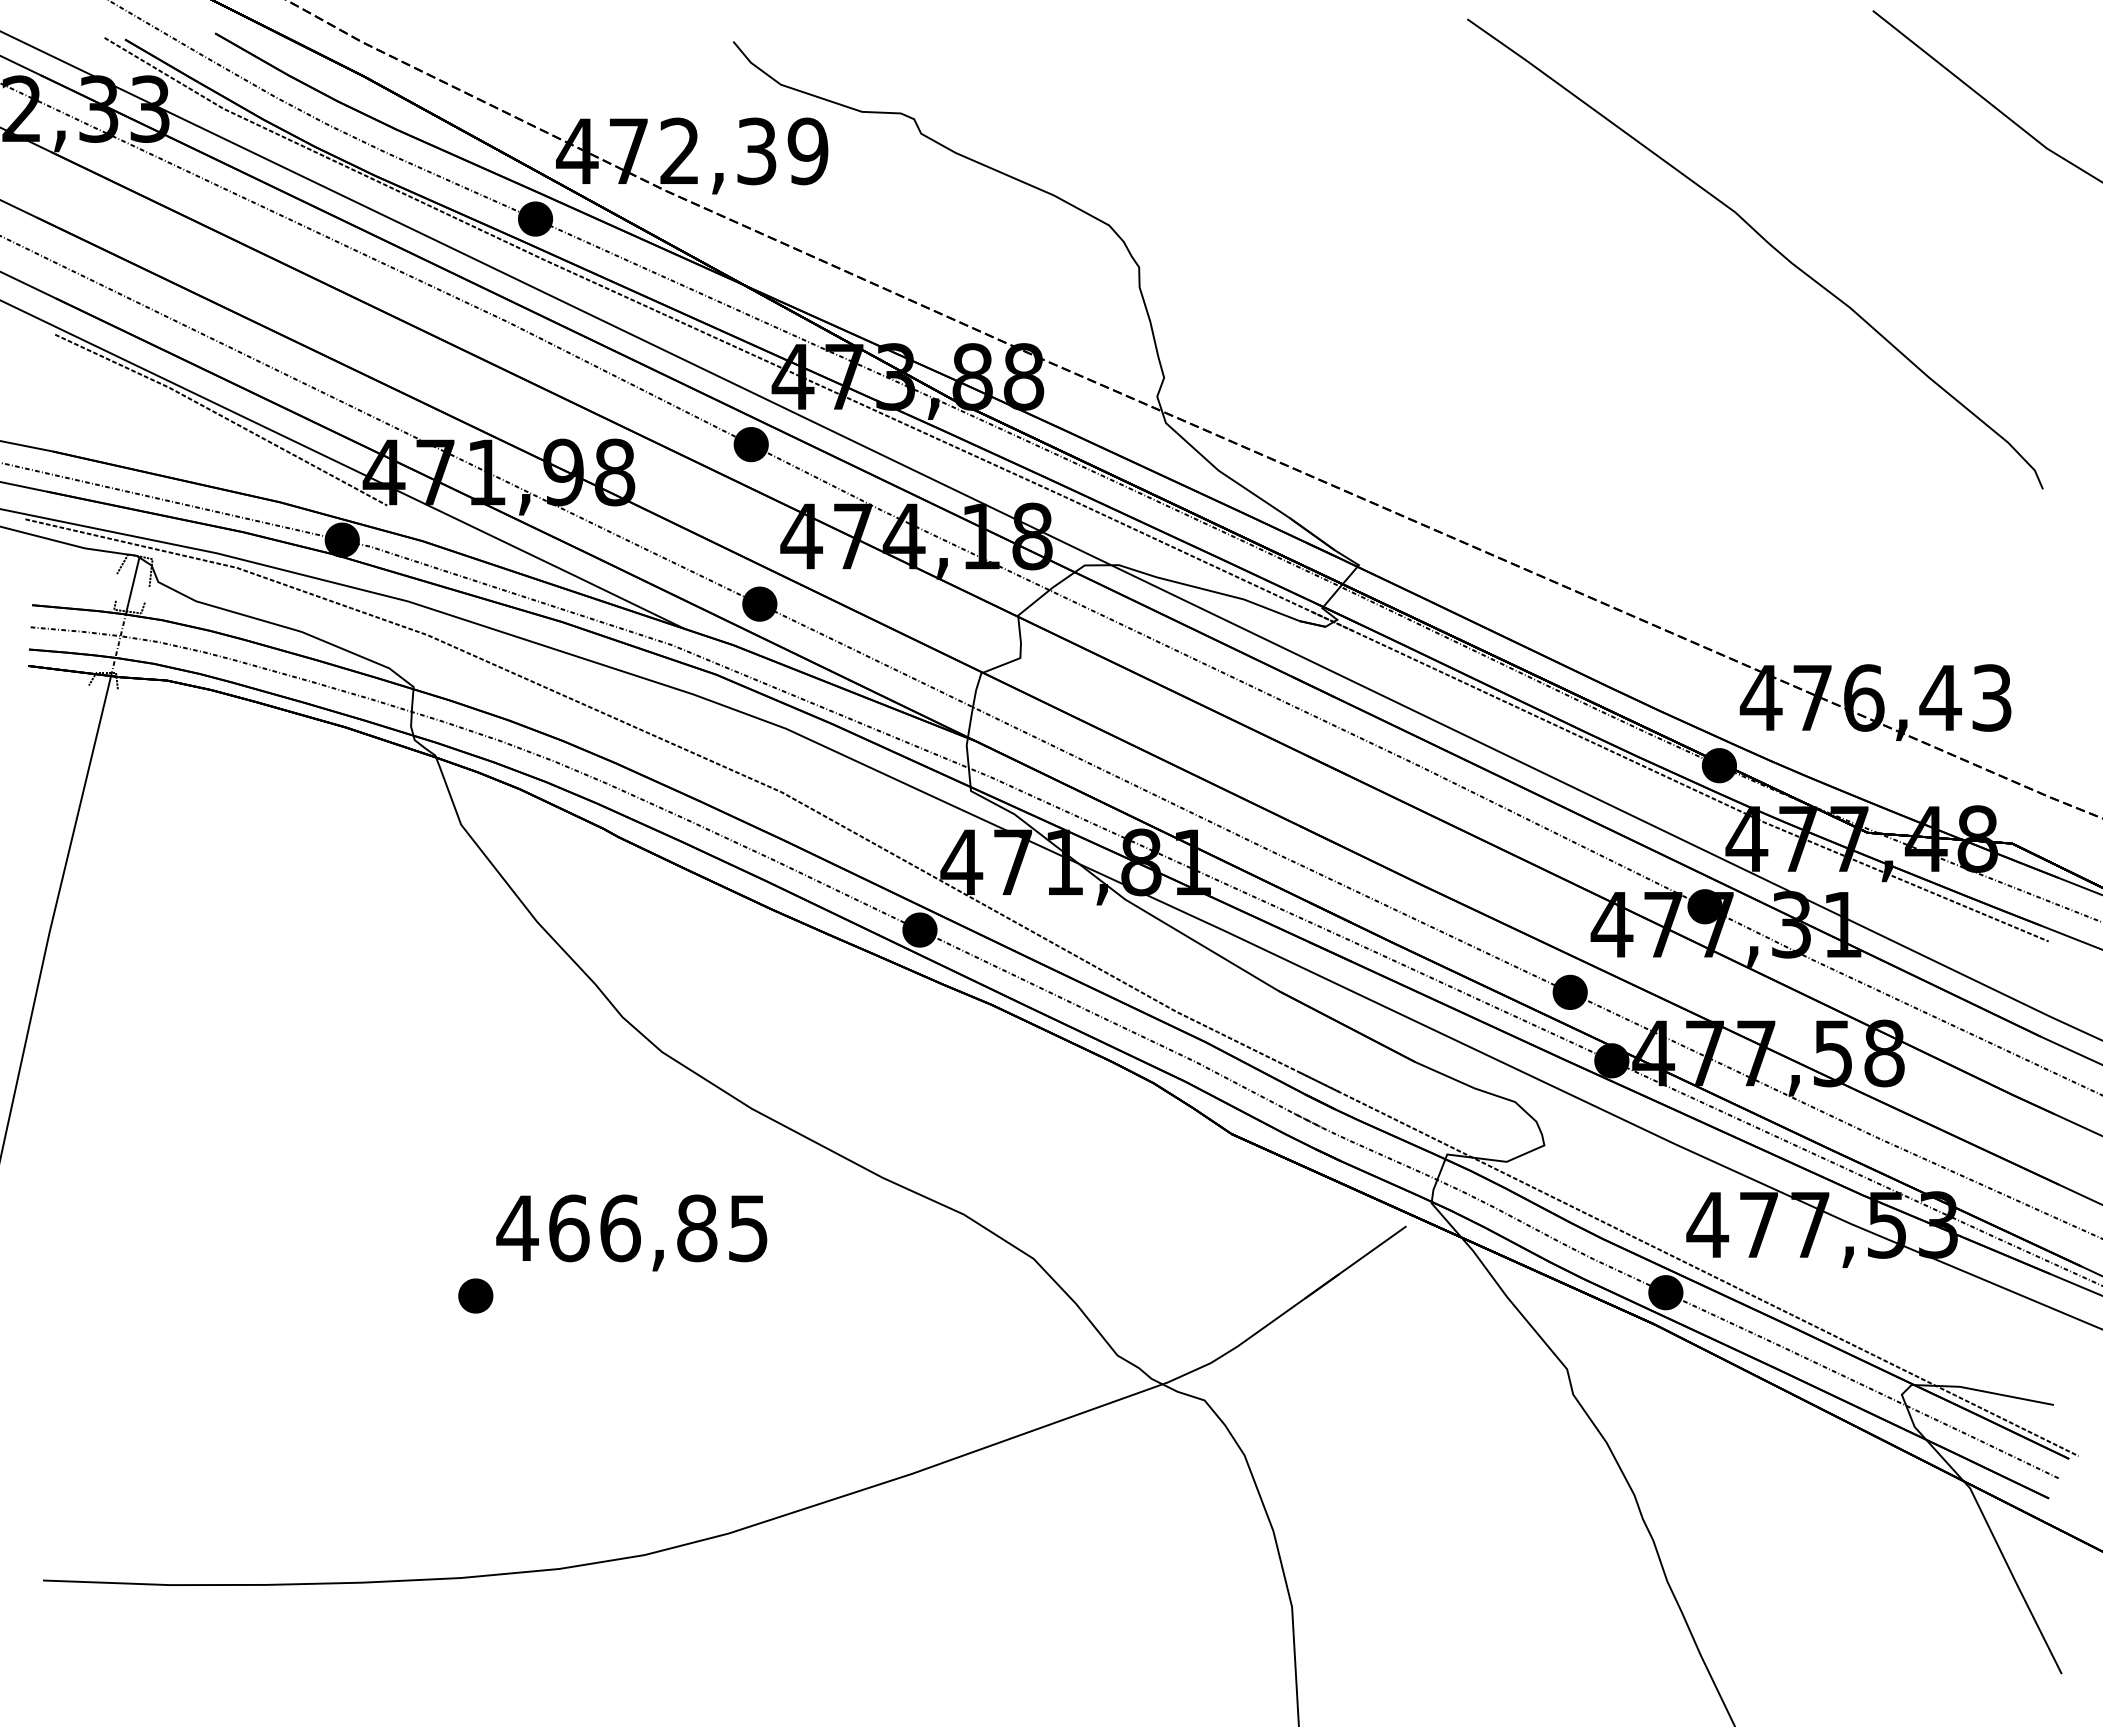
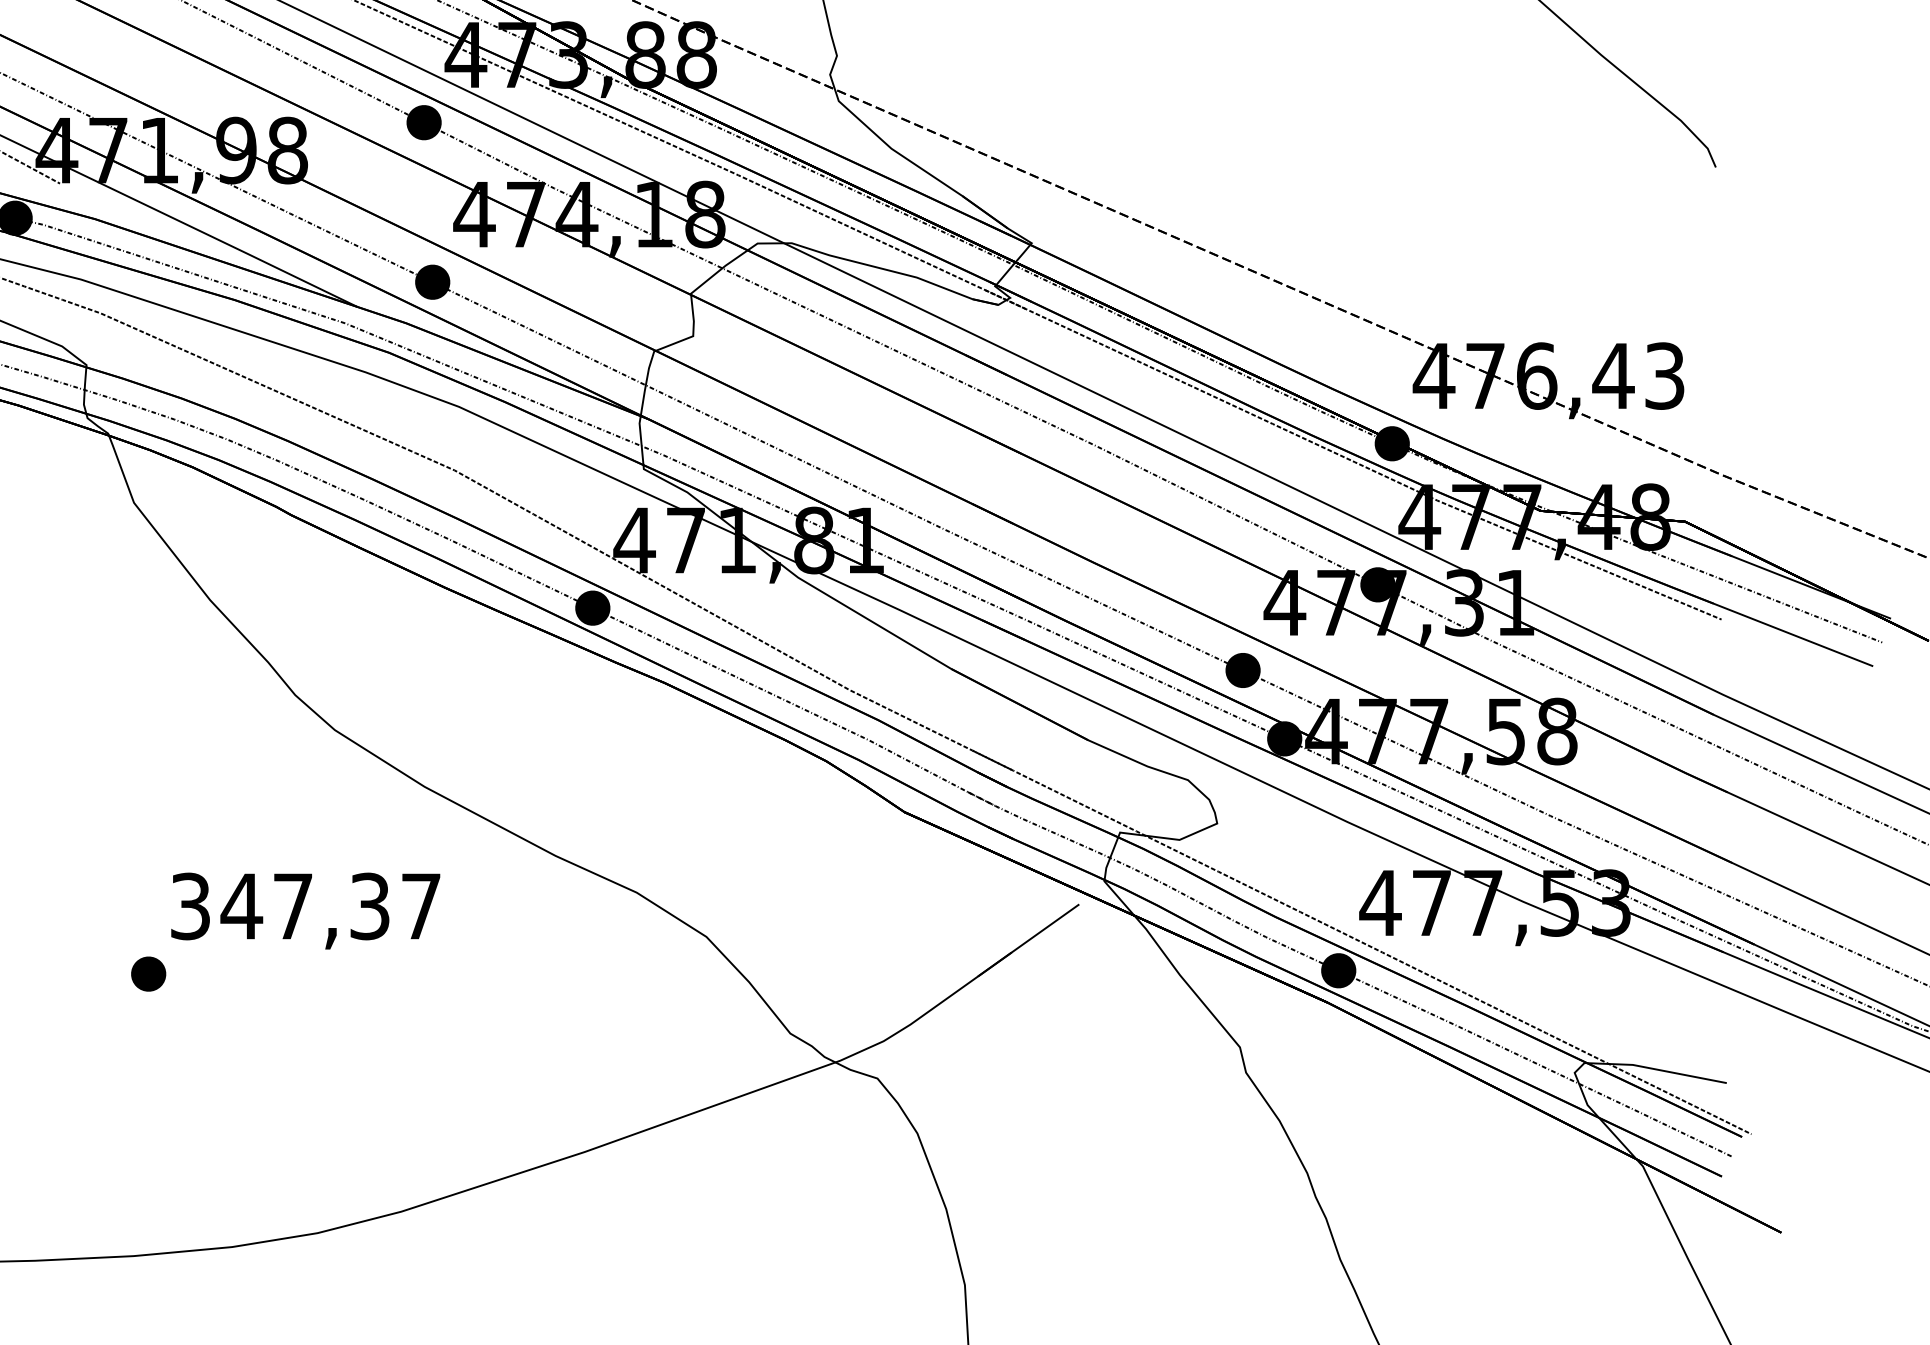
text: (631, 1228) -> (304, 906), 466,85 -> 347,37

